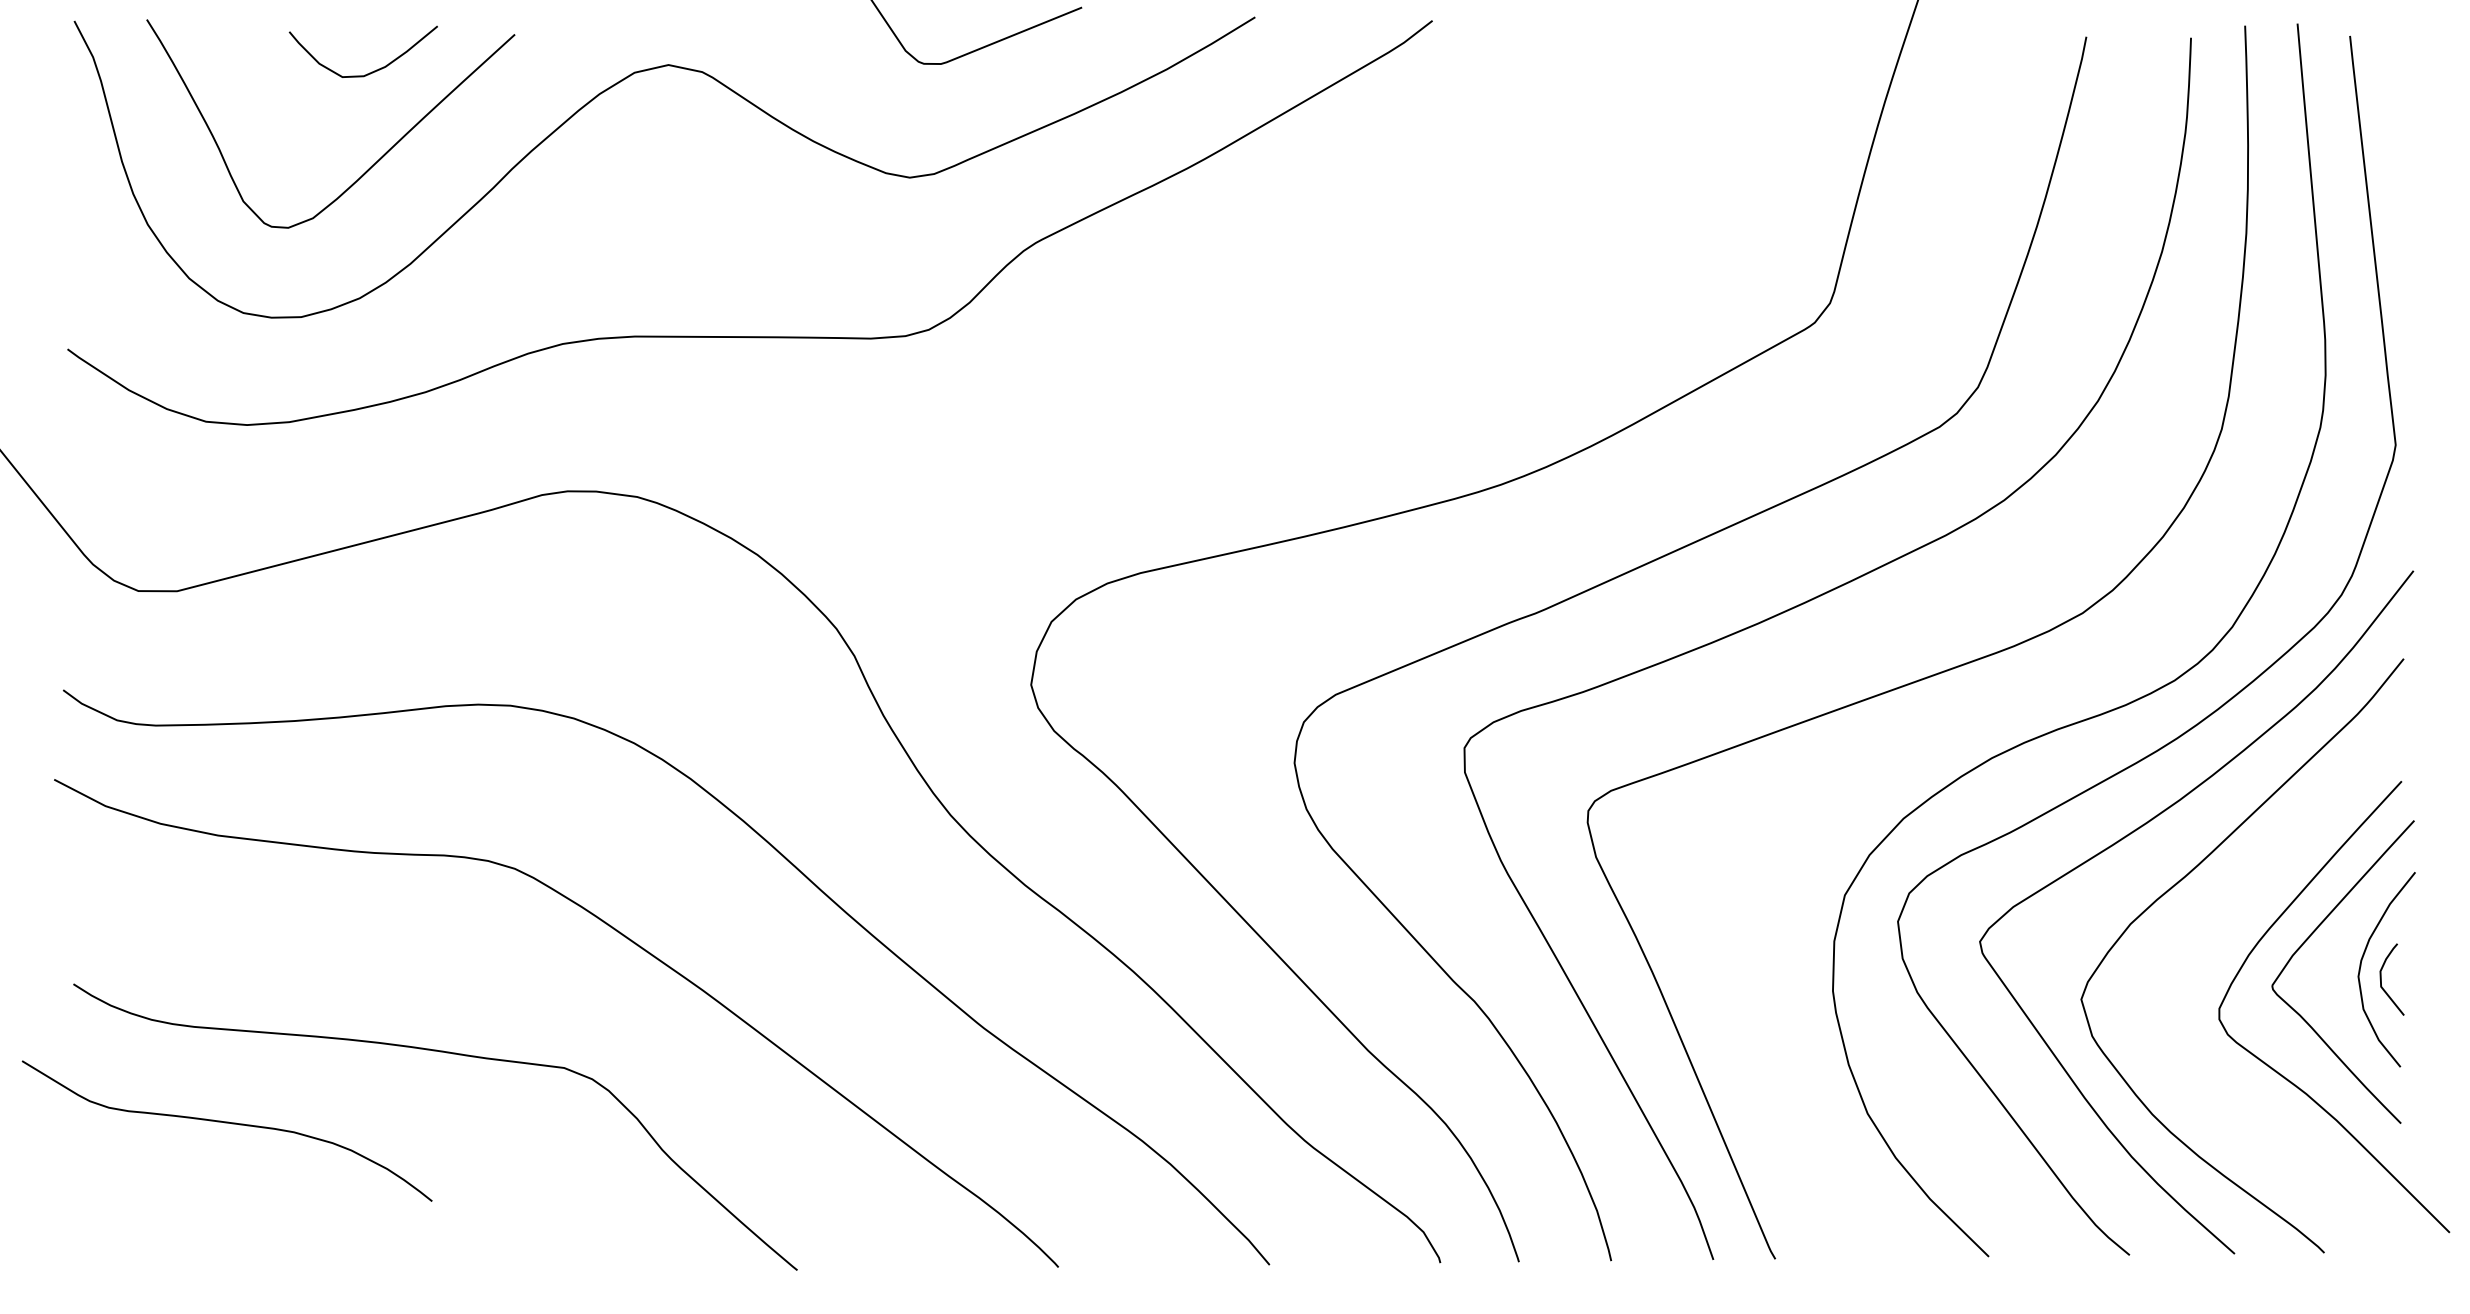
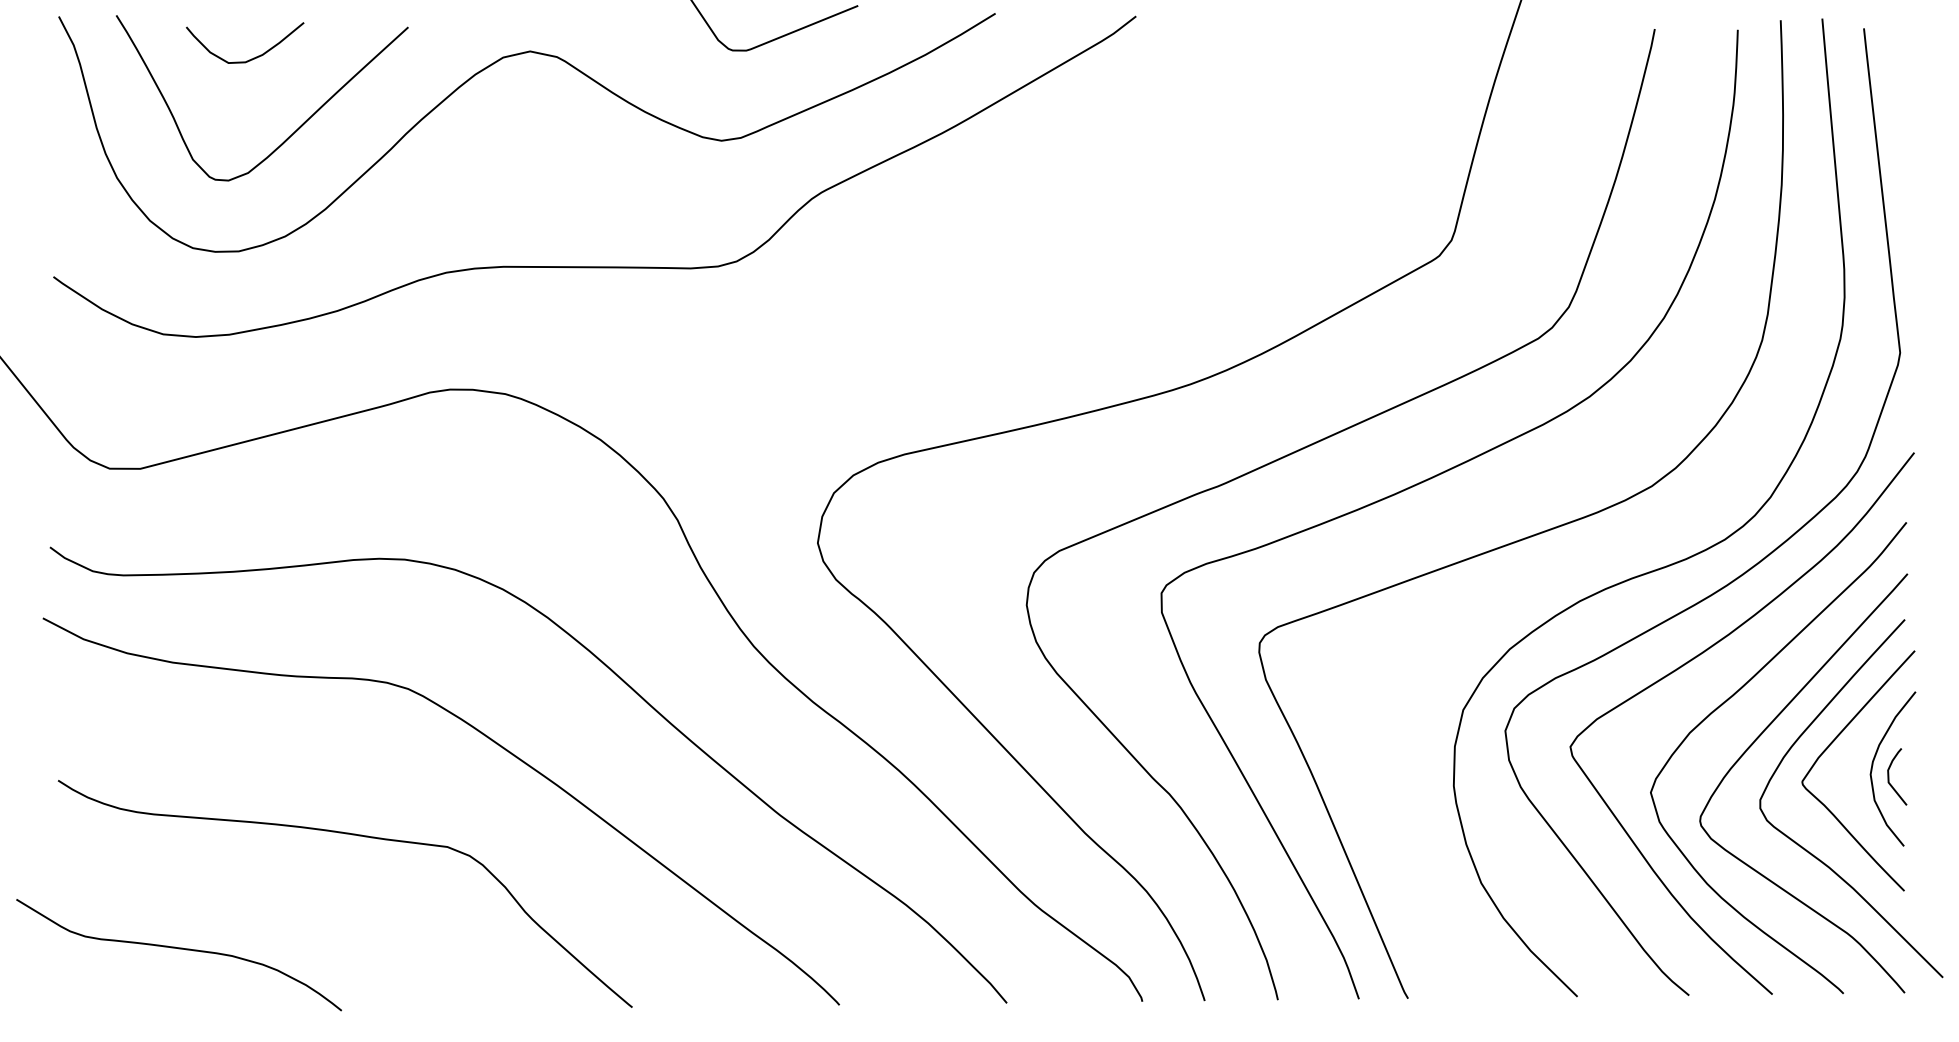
curve: (373, 70) -> (253, 57), moved
curve: (2210, 938) -> (1753, 744), added
curve: (226, 1124) -> (178, 949), moved

